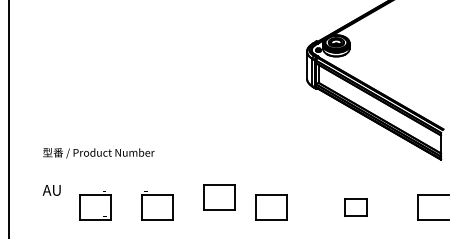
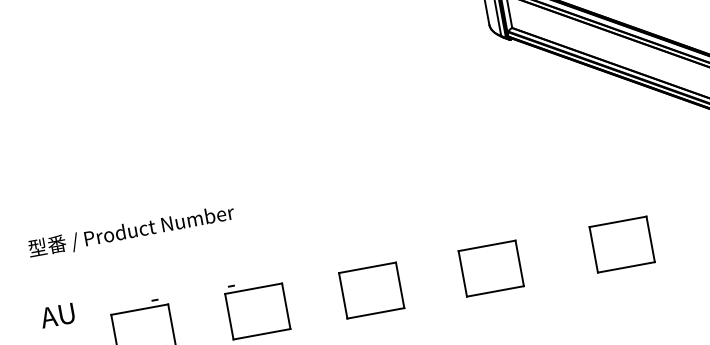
part: (219, 197) -> (371, 290), moved
part: (271, 207) -> (491, 268), moved
part: (355, 207) -> (621, 244), size x1.43

